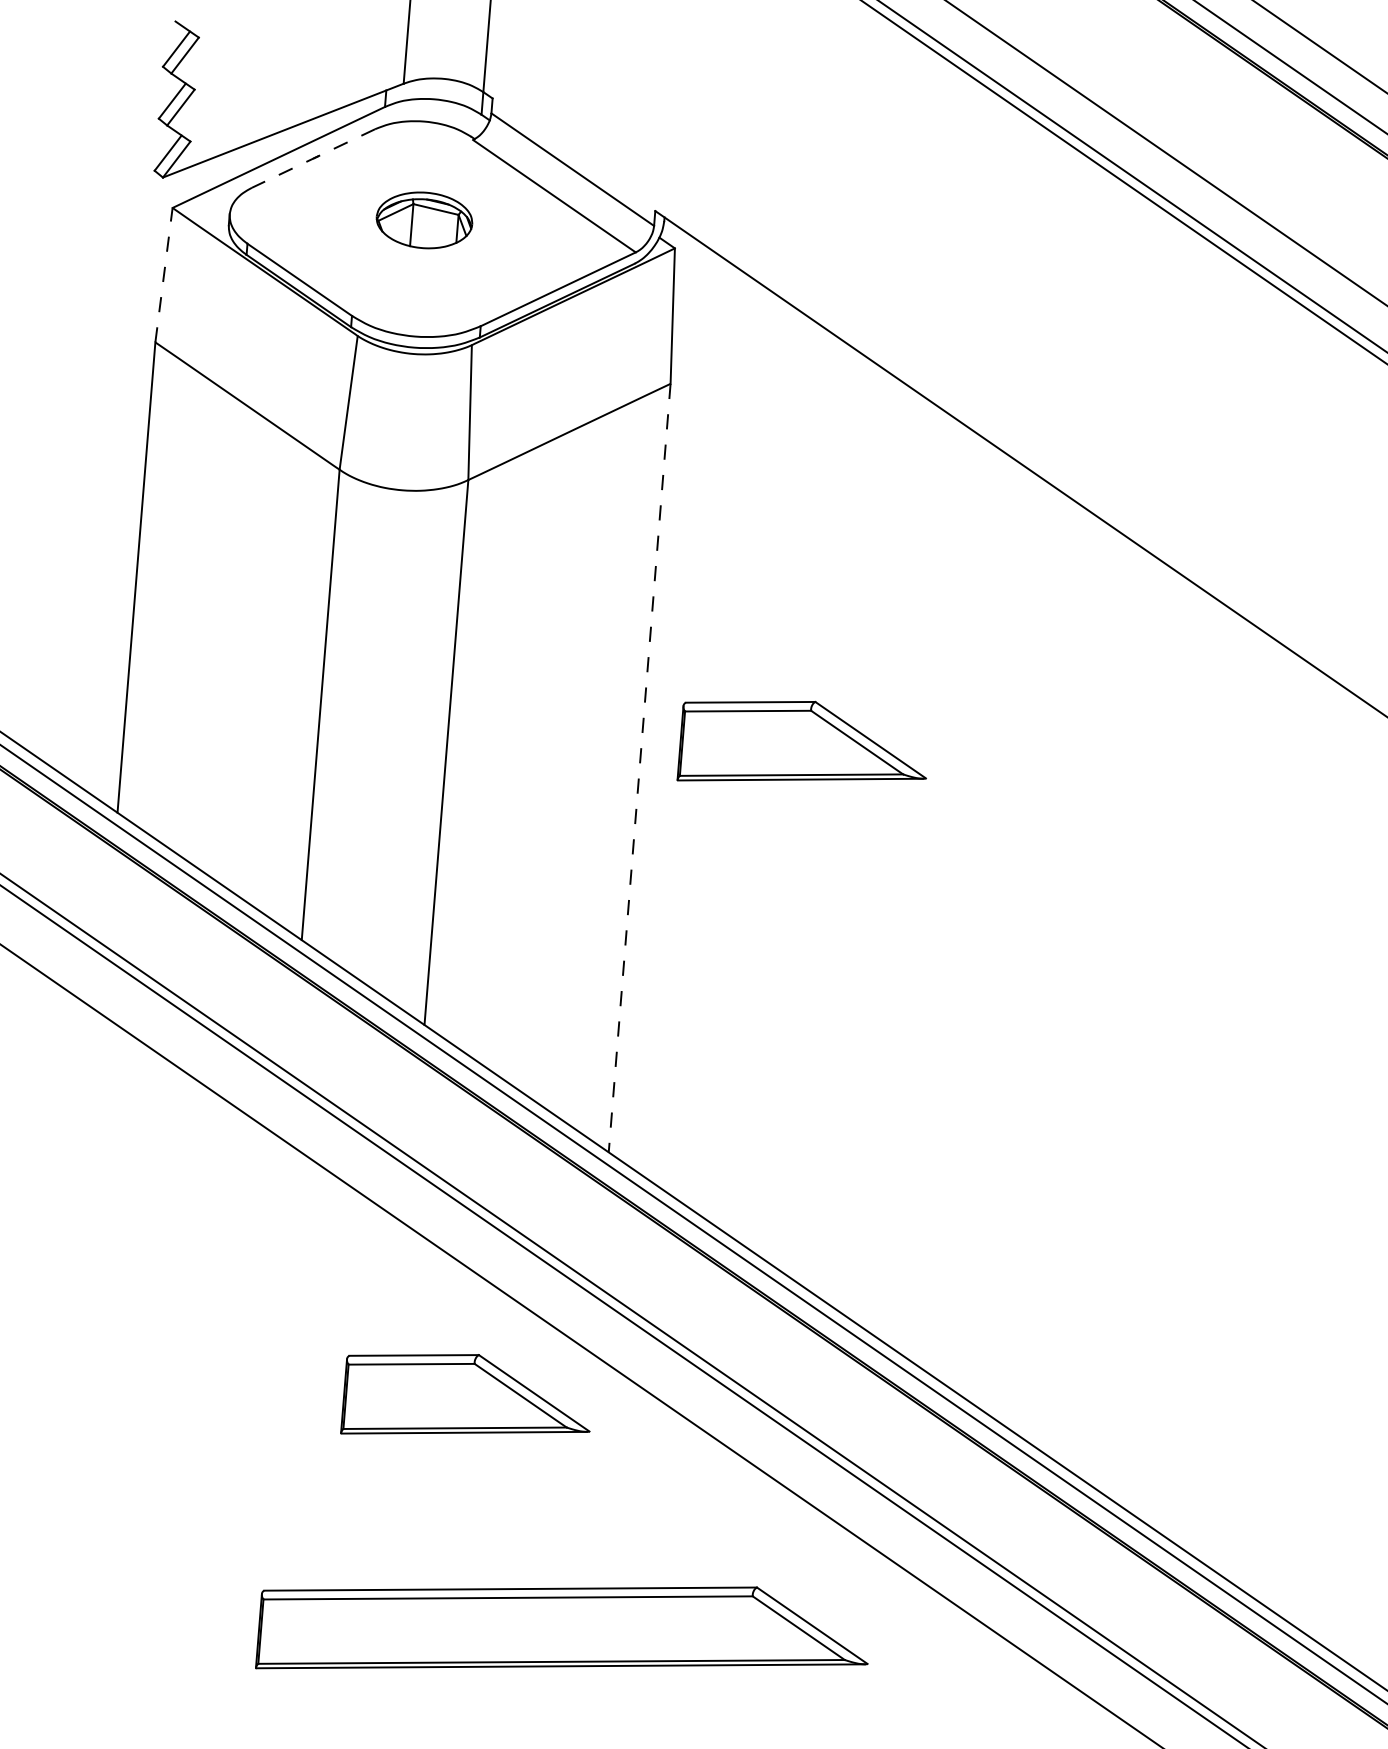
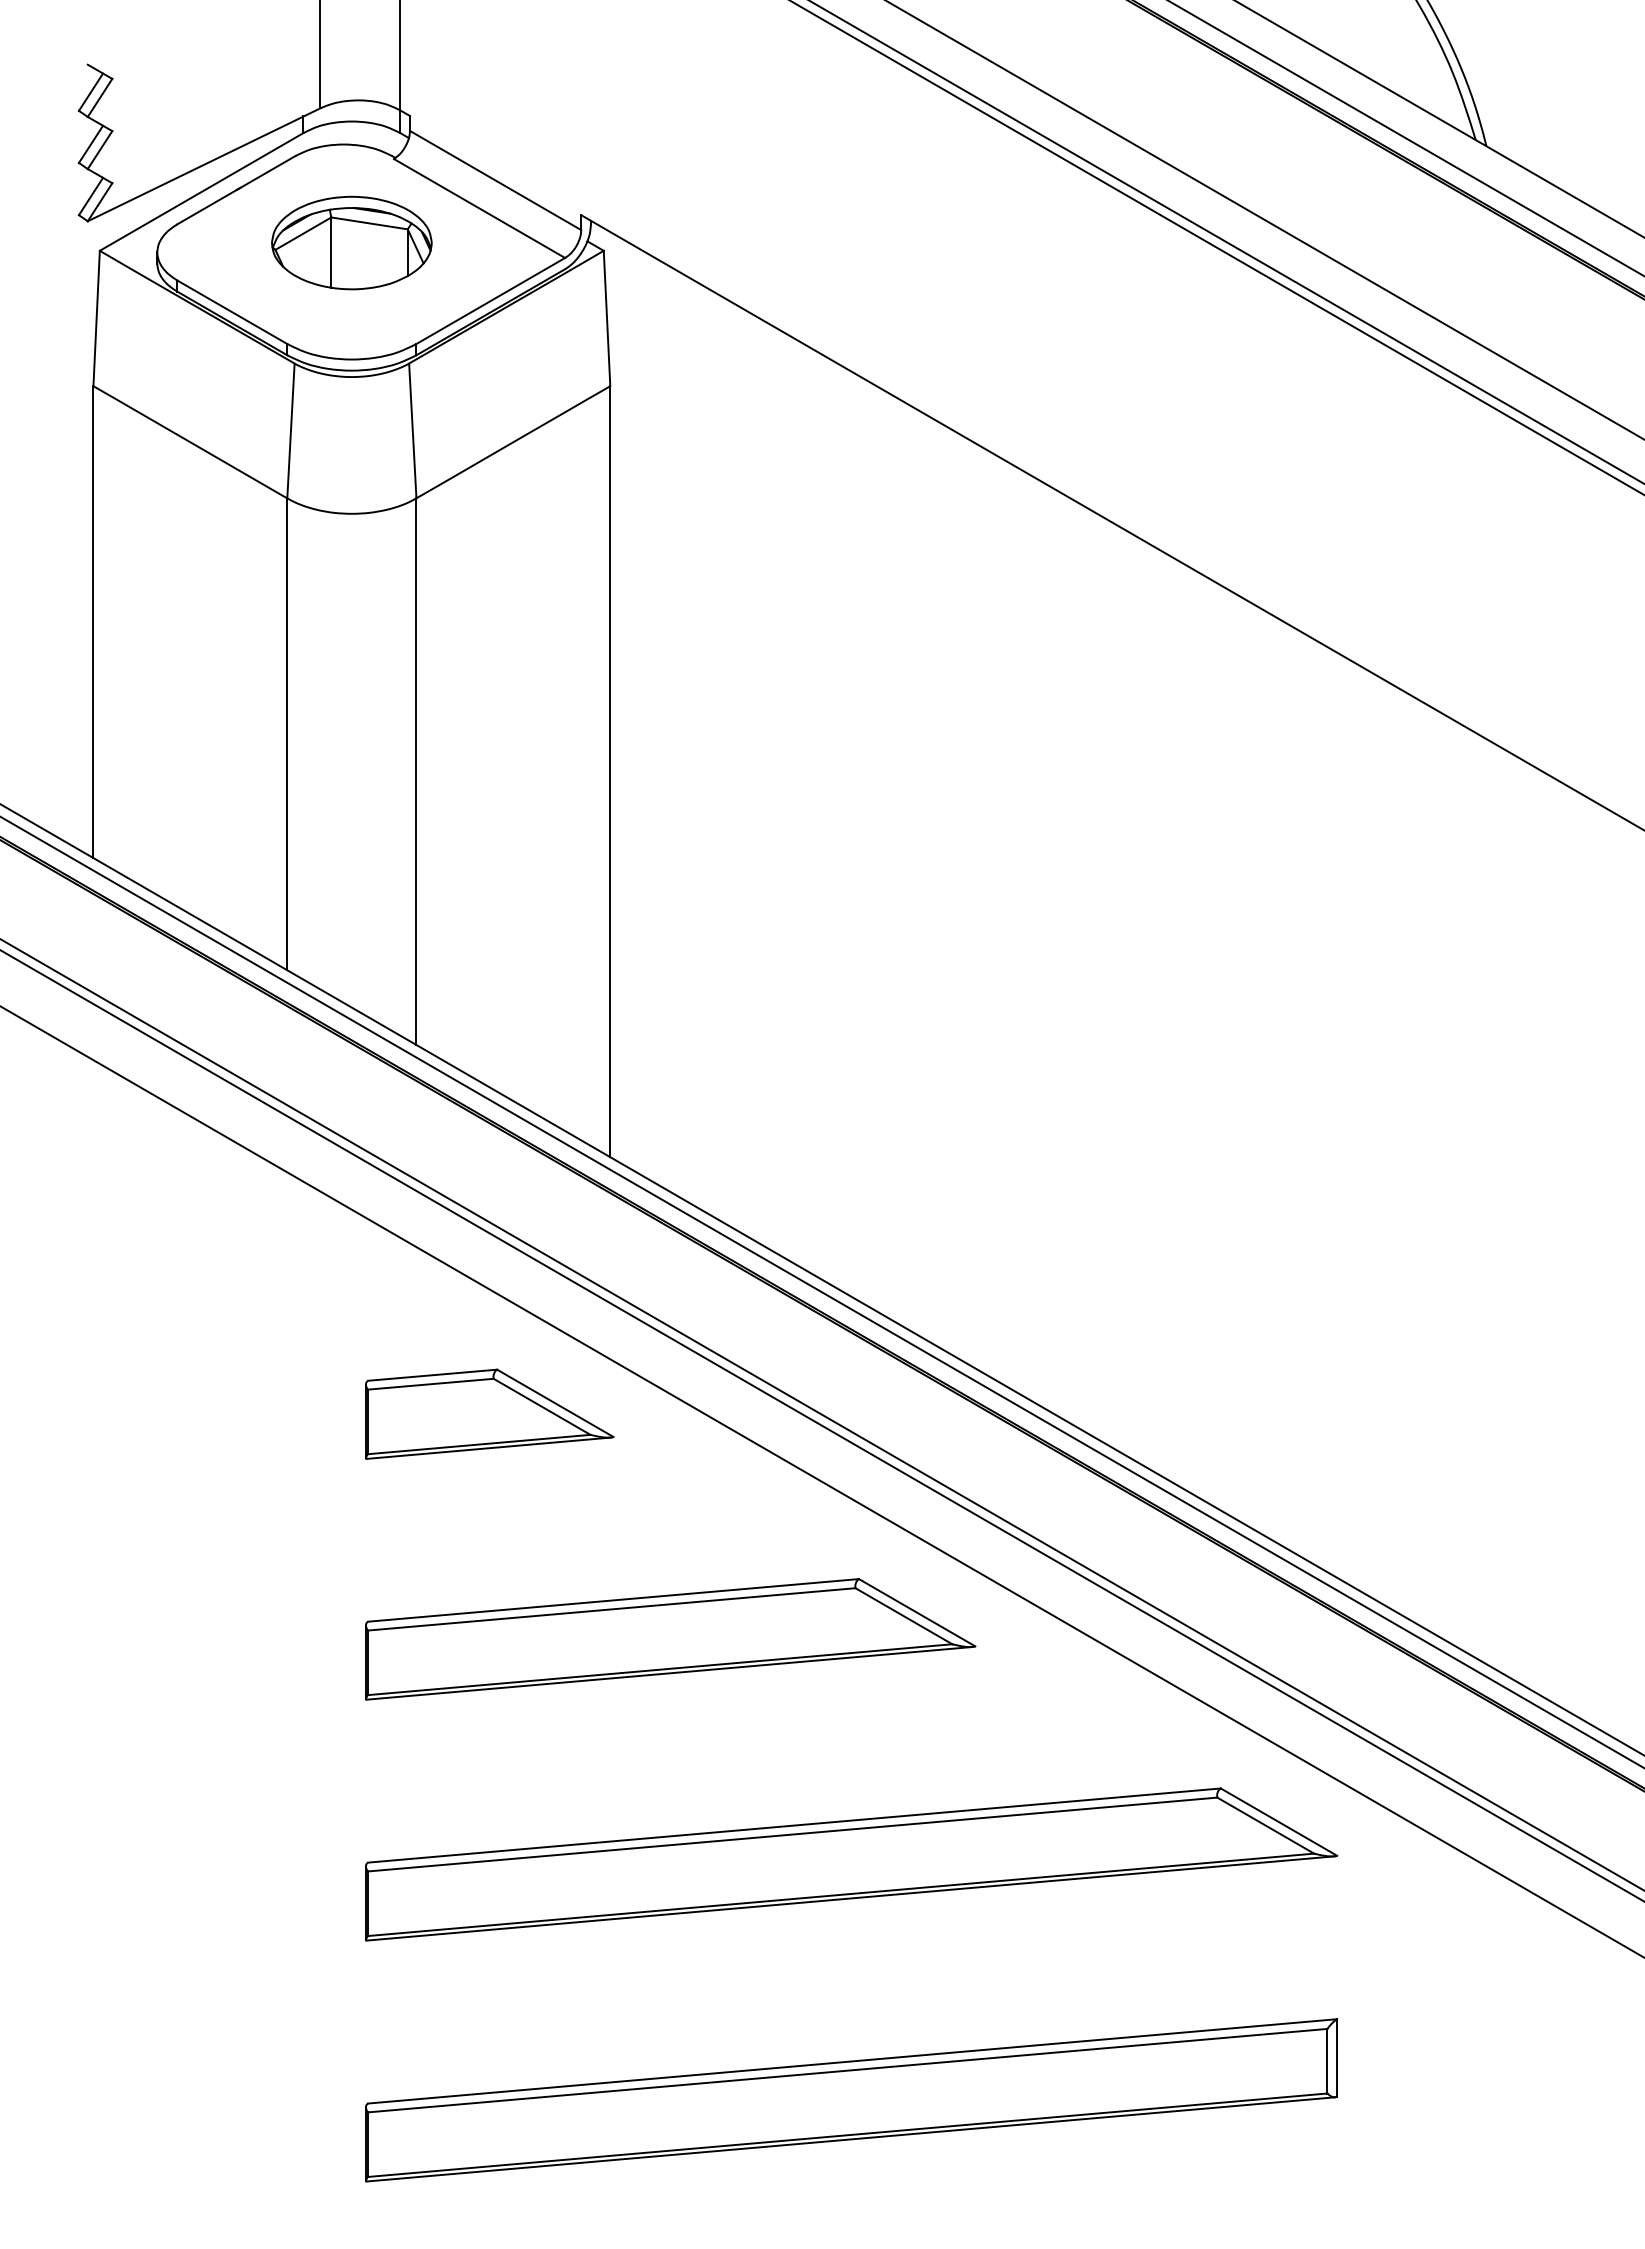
line: (312, 158) -> (235, 190), dashed -> solid
part: (424, 219) -> (351, 242), size x1.67
line: (163, 275) -> (96, 318), dashed -> solid
part: (804, 745) -> (772, 735), removed
line: (639, 767) -> (610, 771), dashed -> solid
part: (564, 1632) -> (670, 1639), moved

